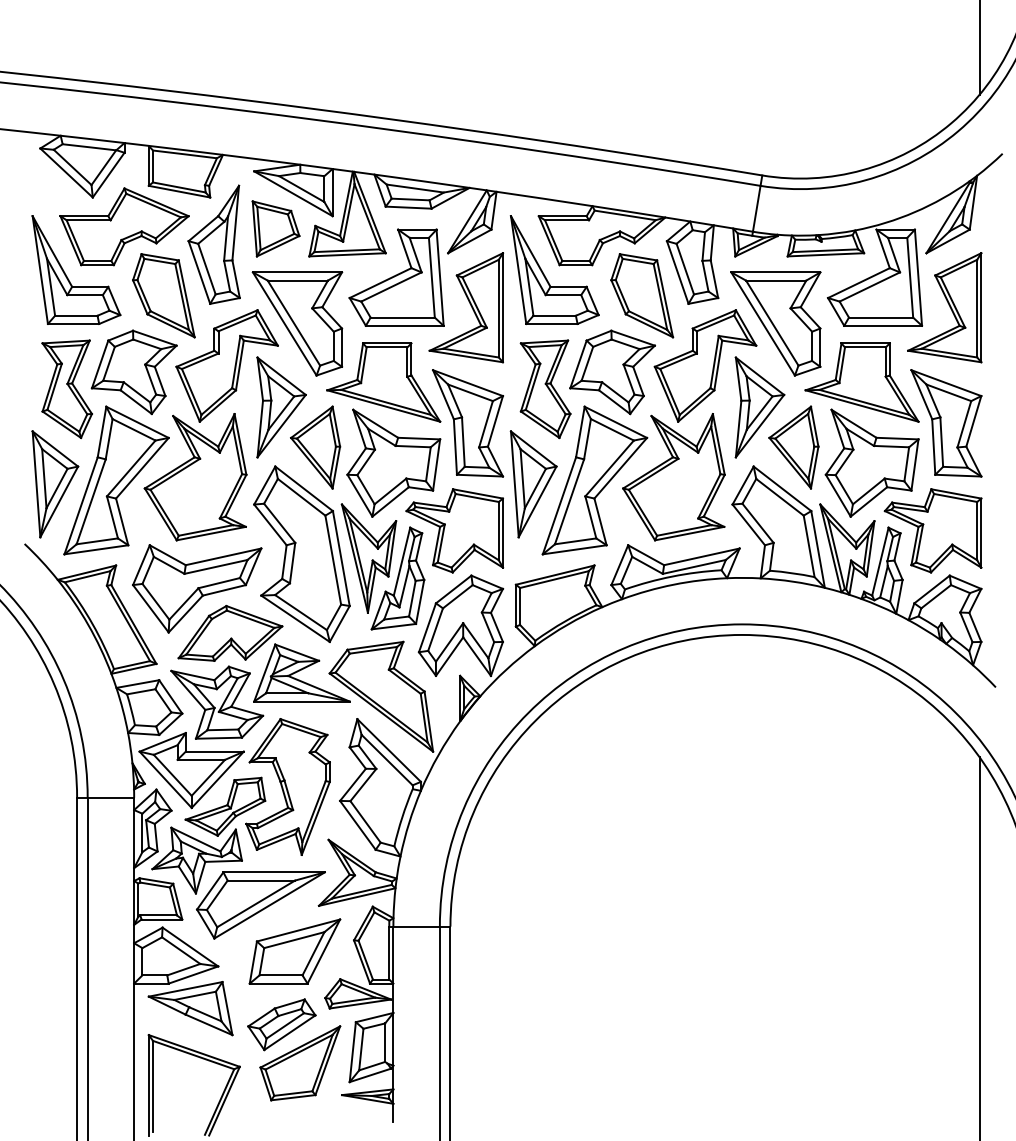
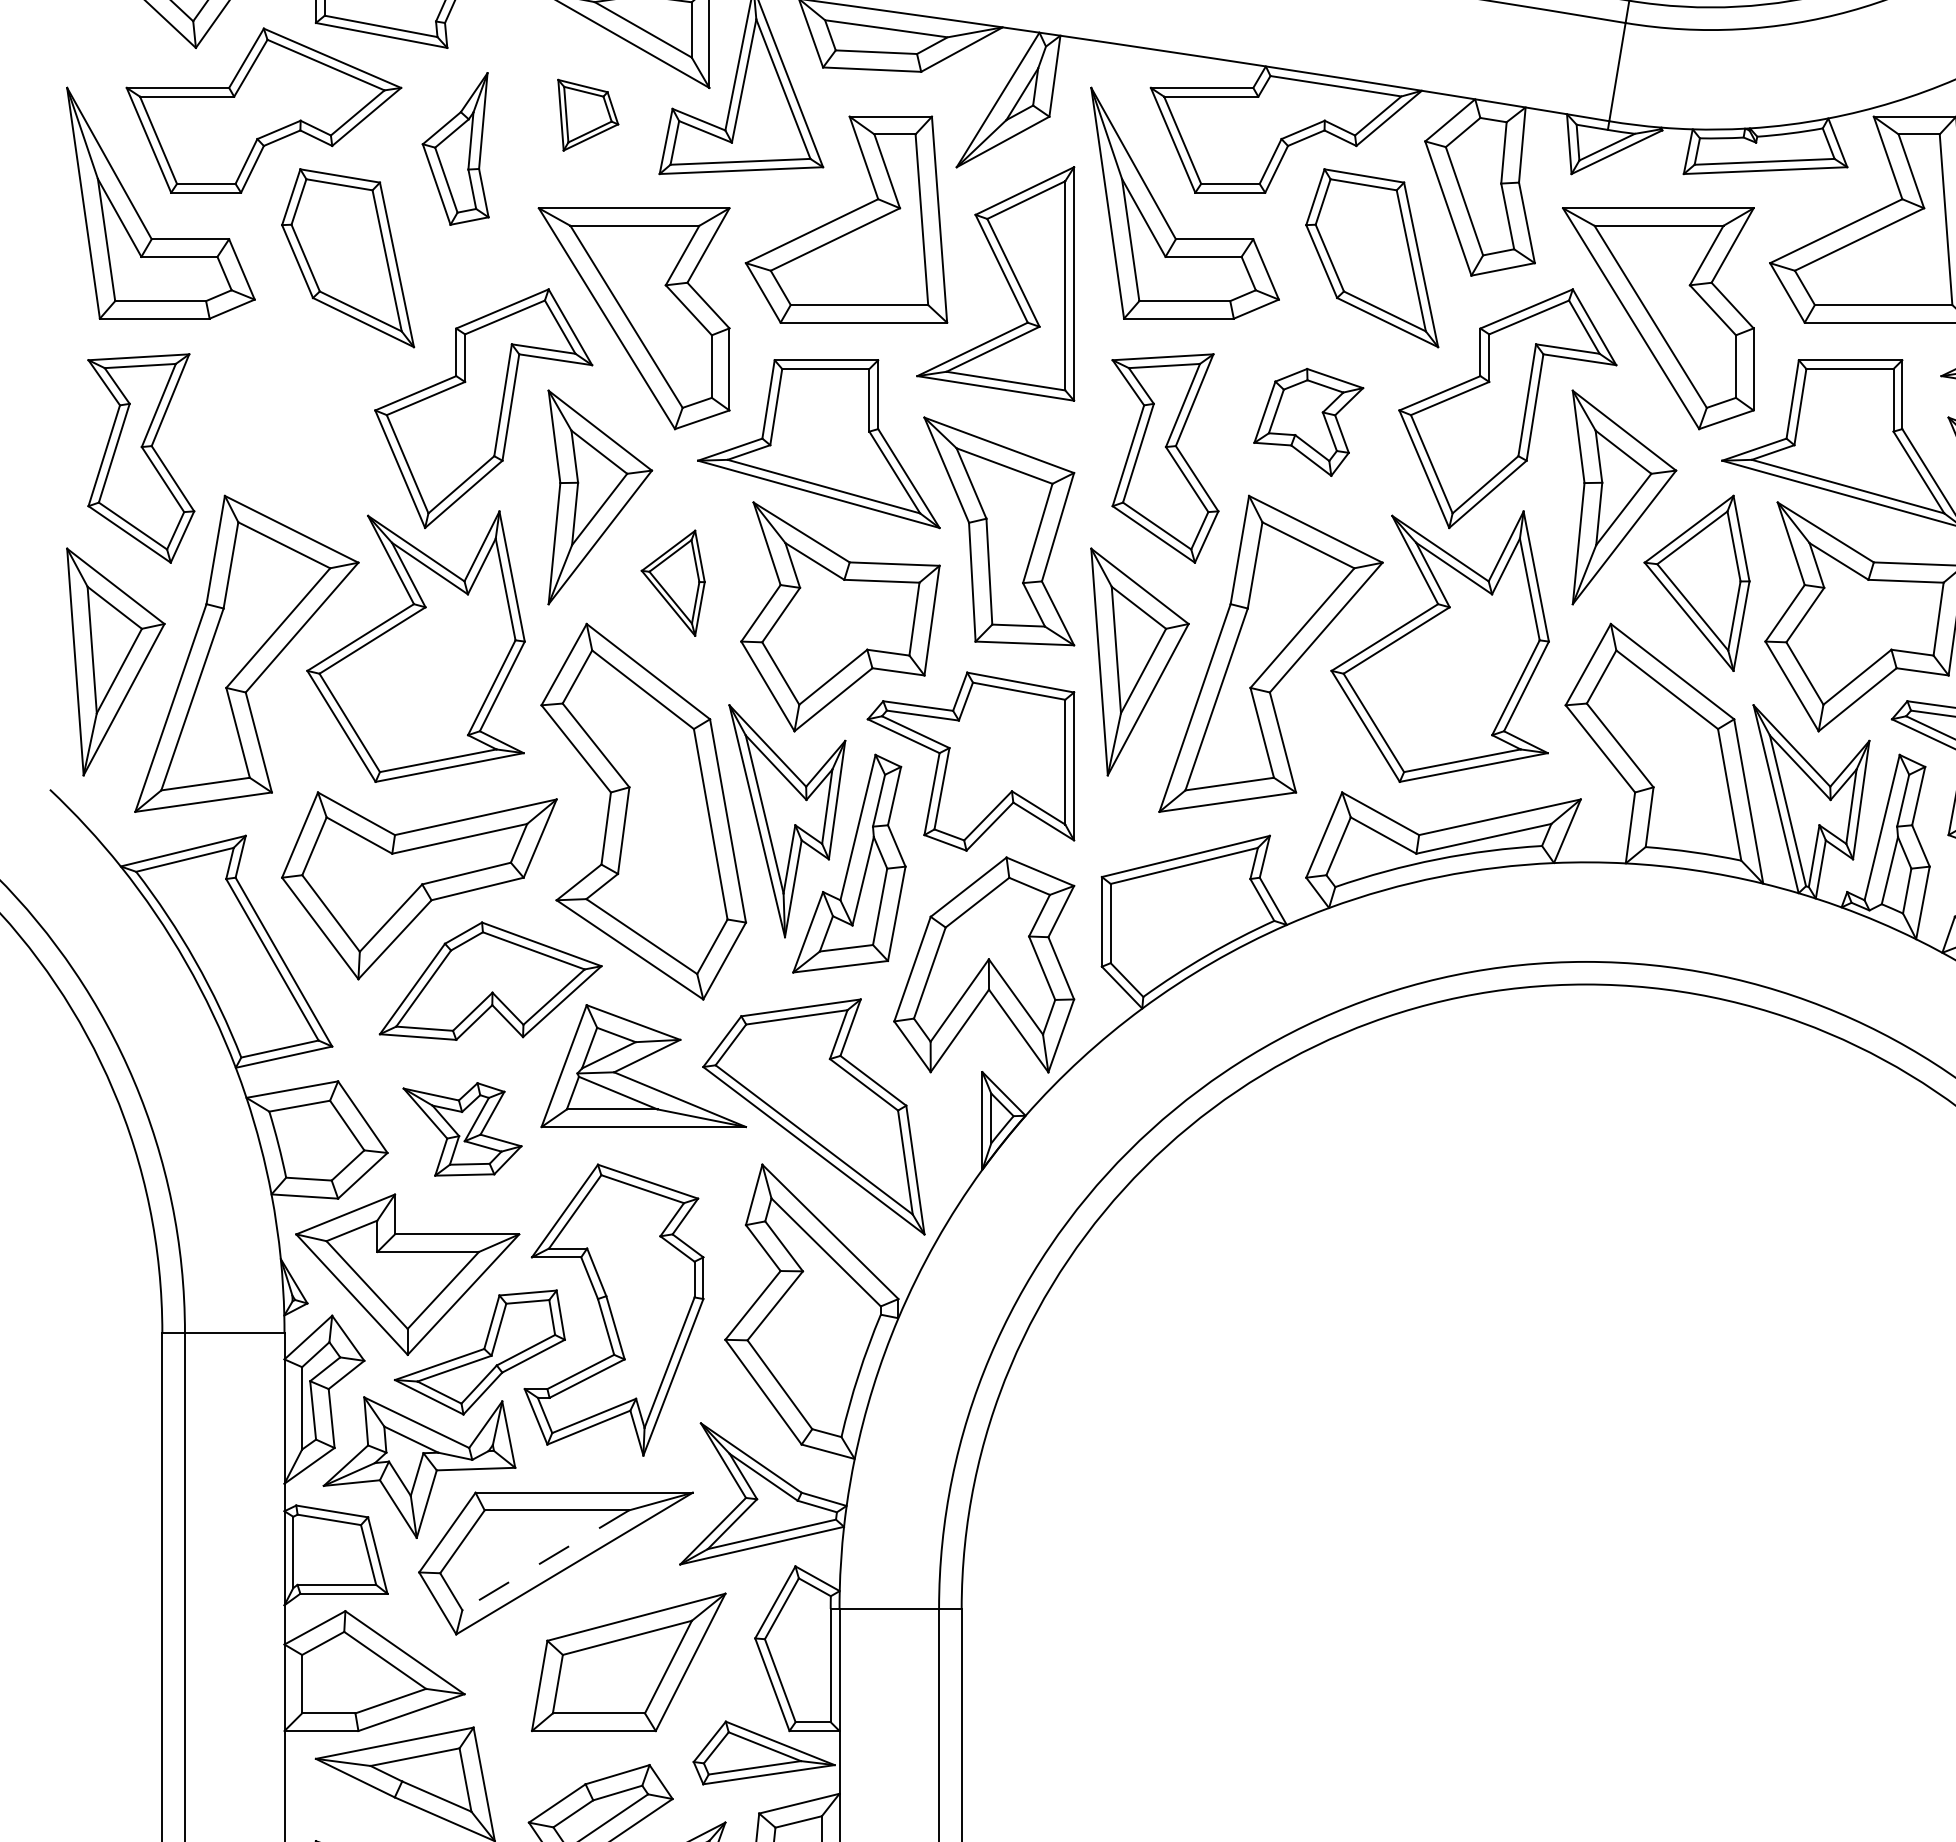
part: (275, 228) -> (587, 114), size x0.6
part: (213, 244) -> (454, 148), size x0.6
part: (133, 372) -> (283, 422), removed
part: (612, 372) -> (1308, 422), size x0.6
part: (315, 447) -> (672, 583), size x0.6
part: (217, 702) -> (462, 1129), size x0.6
line: (255, 904) -> (544, 1561), solid -> dashed

